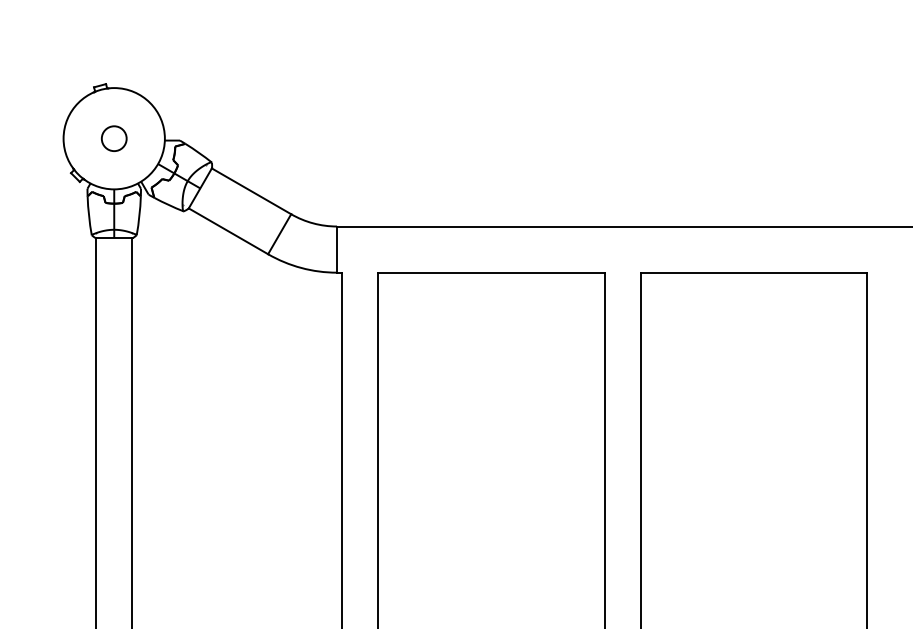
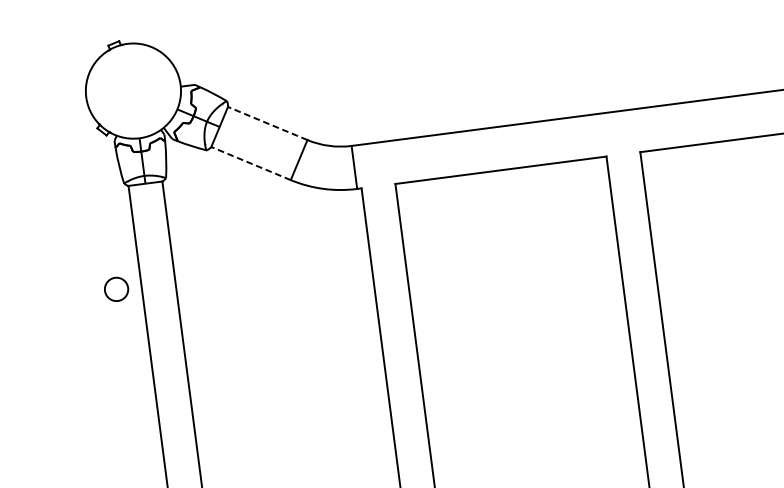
circle: (113, 138) -> (115, 289), moved
line: (251, 191) -> (267, 123), solid -> dashed
line: (228, 231) -> (251, 163), solid -> dashed

